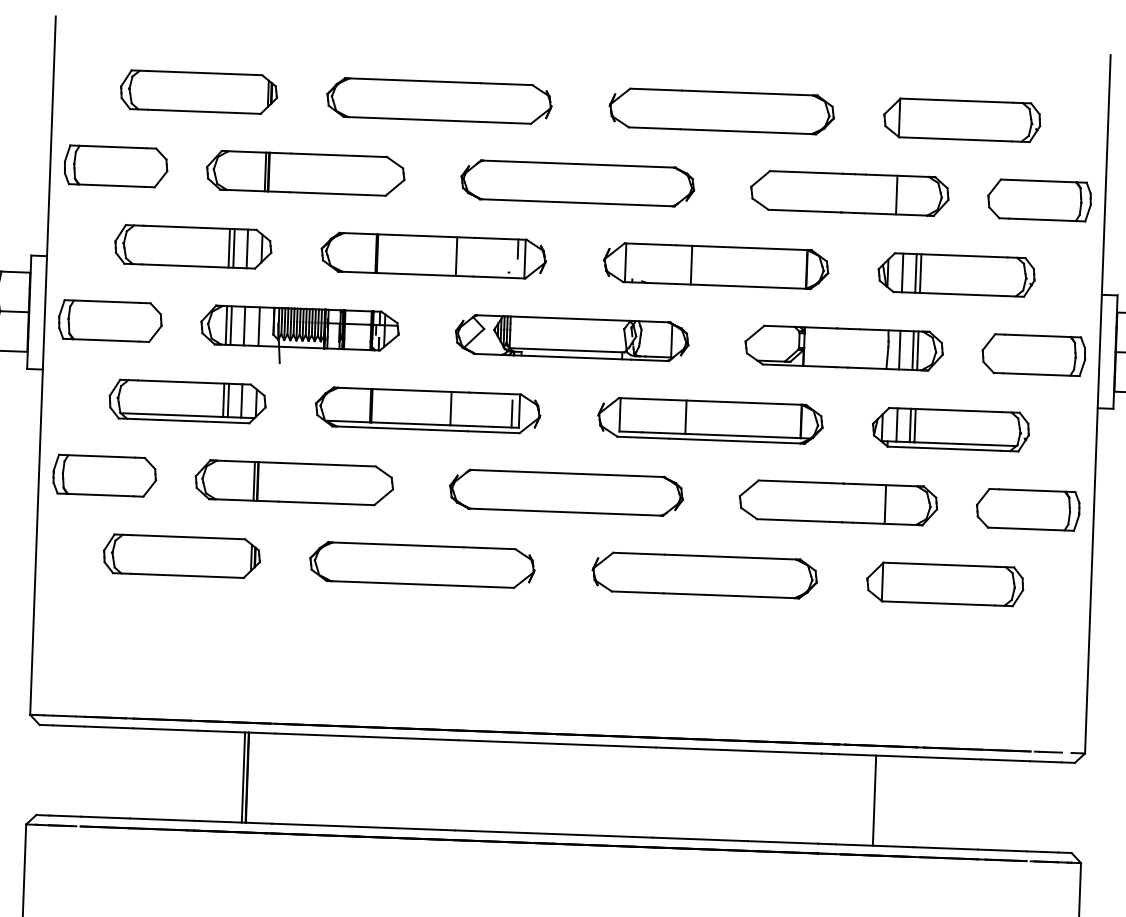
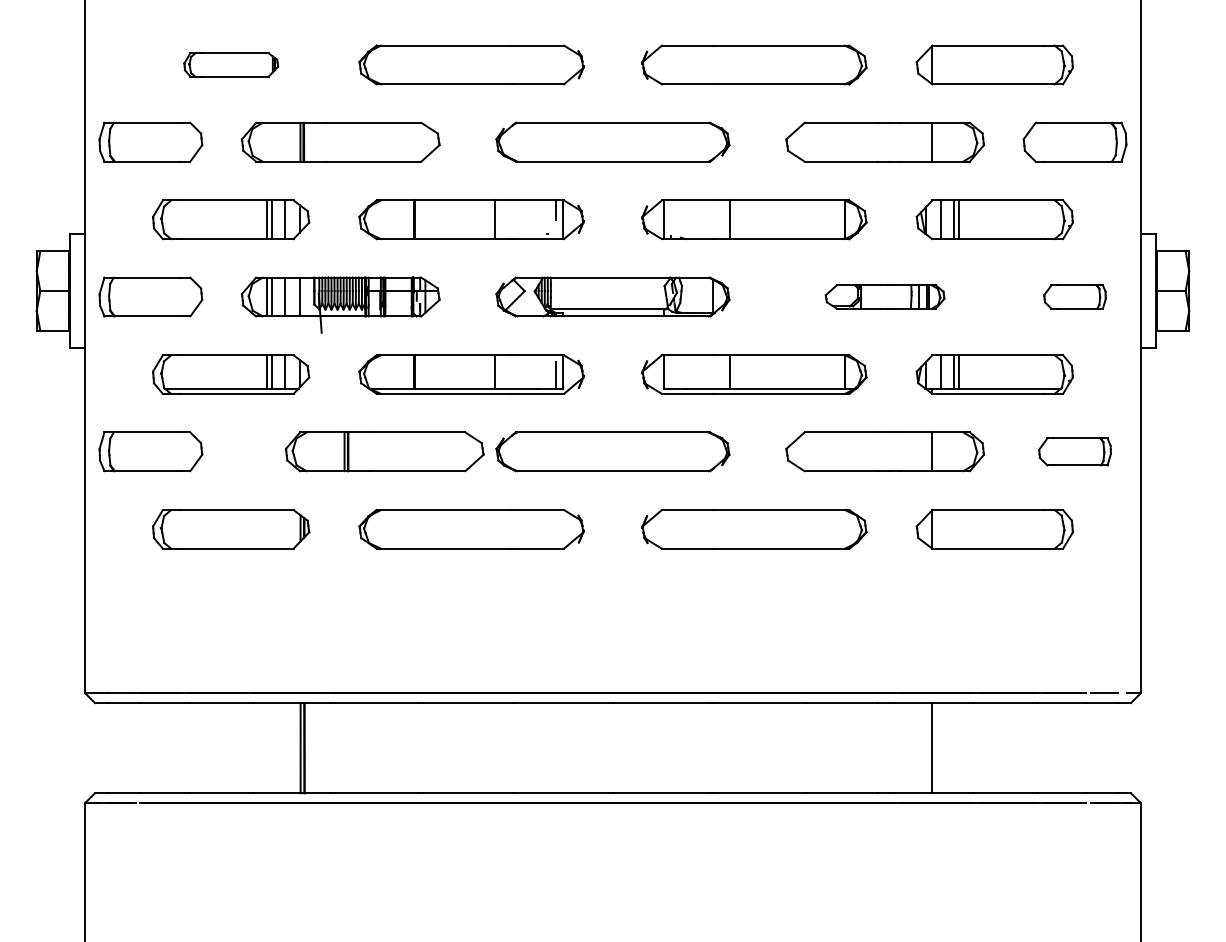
part: (199, 91) -> (231, 64), size x0.6
part: (843, 347) -> (884, 296), size x0.6
part: (1033, 354) -> (1074, 296), size x0.6
part: (294, 482) -> (384, 451), moved
part: (1027, 509) -> (1074, 451), size x0.7

